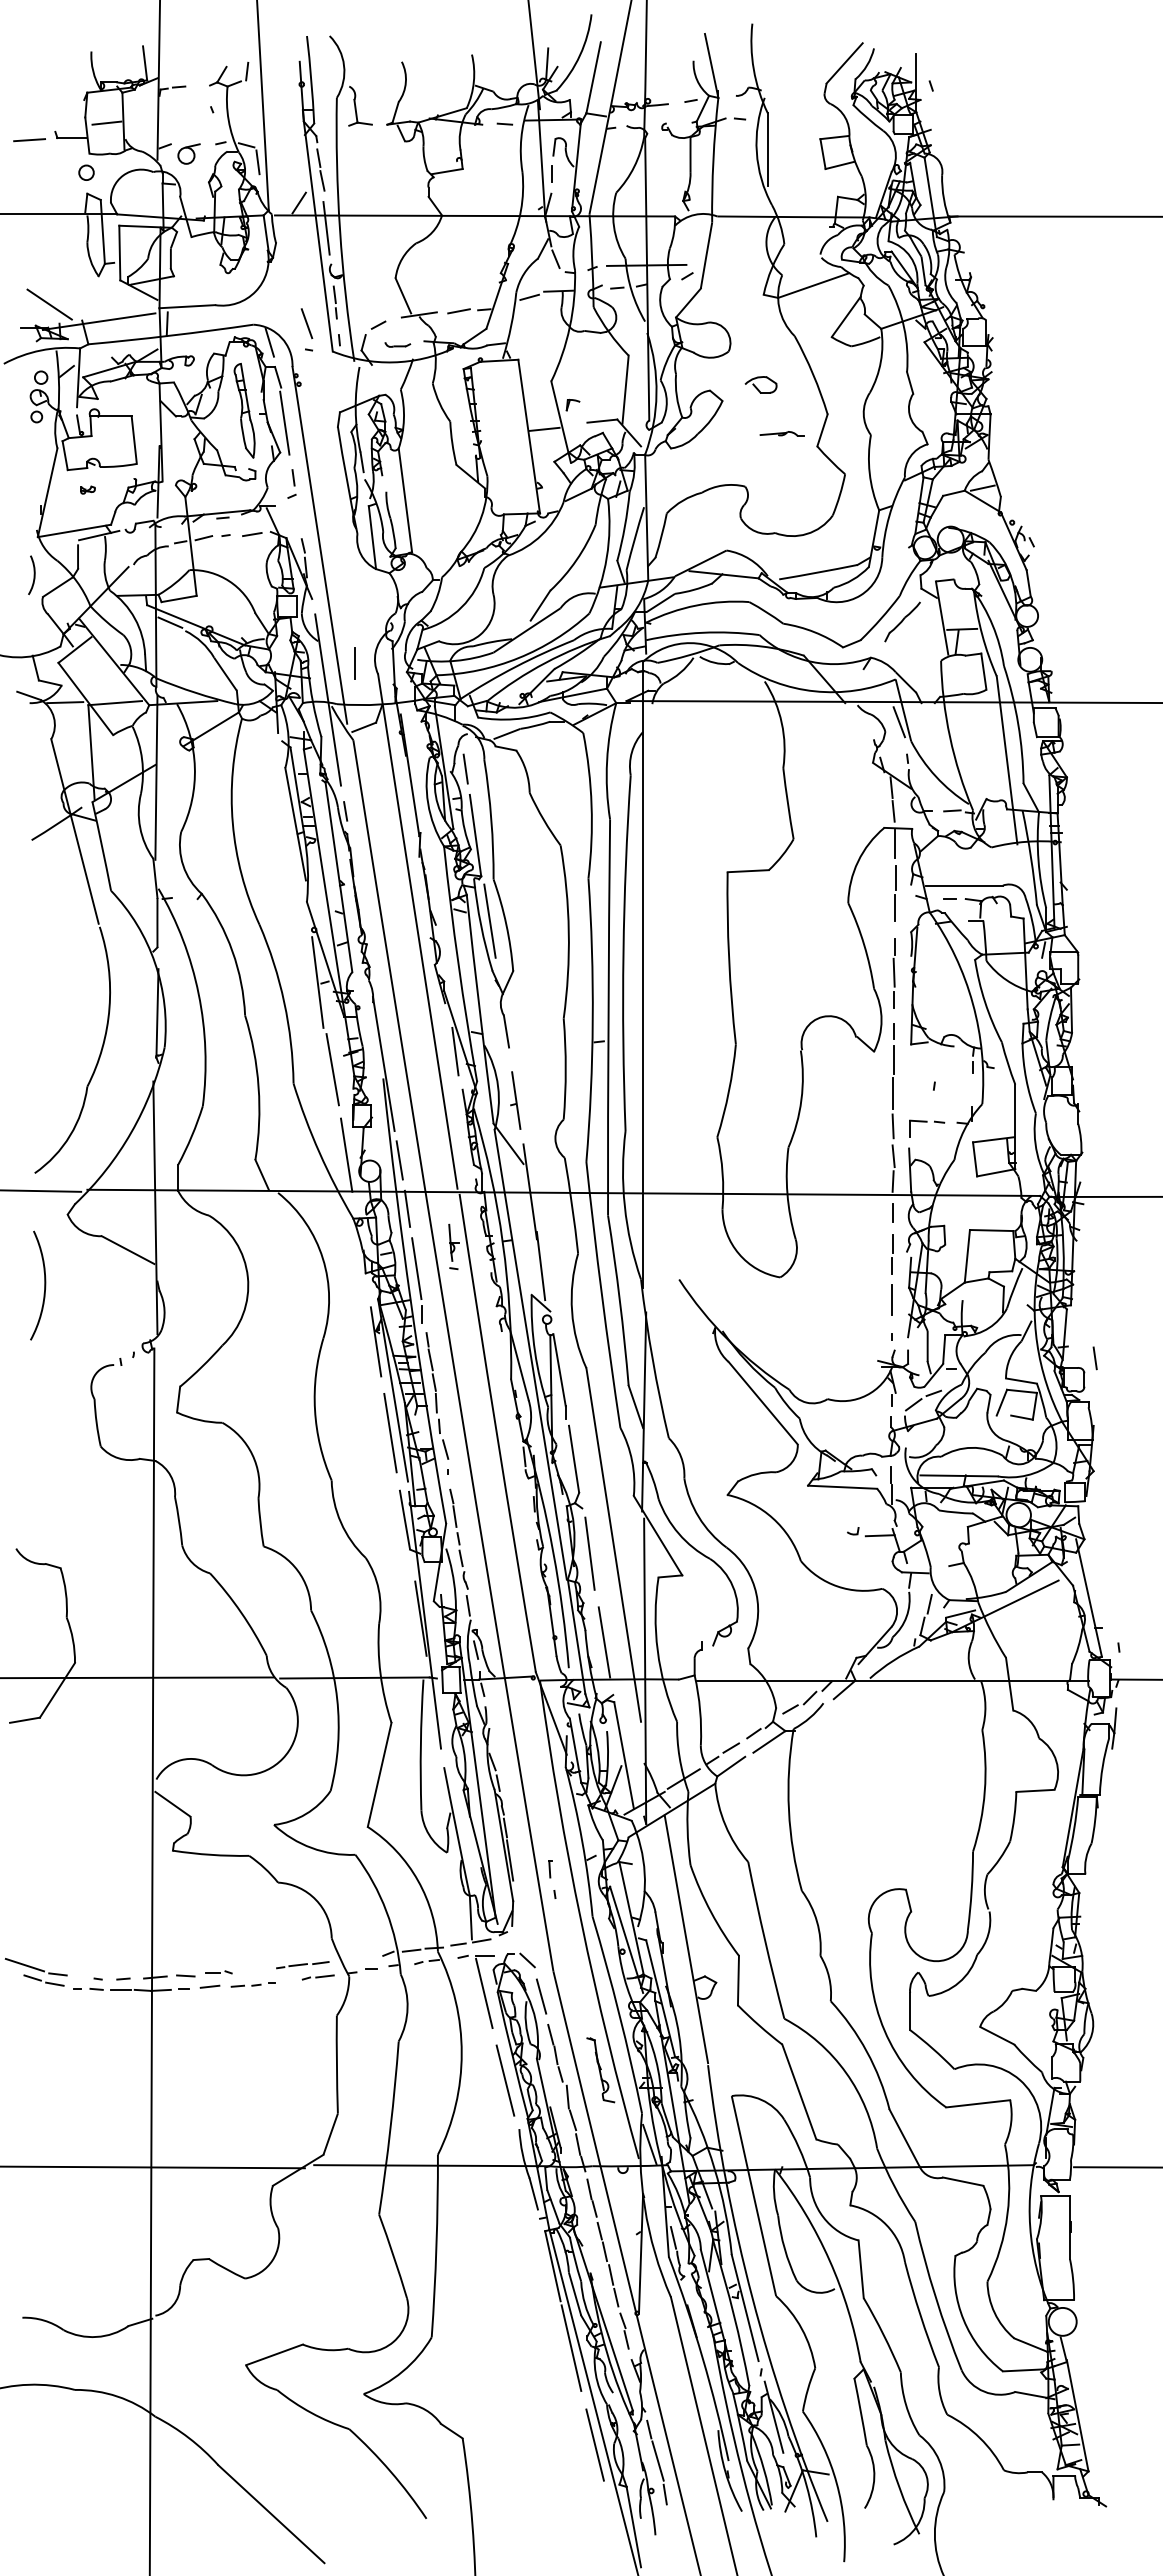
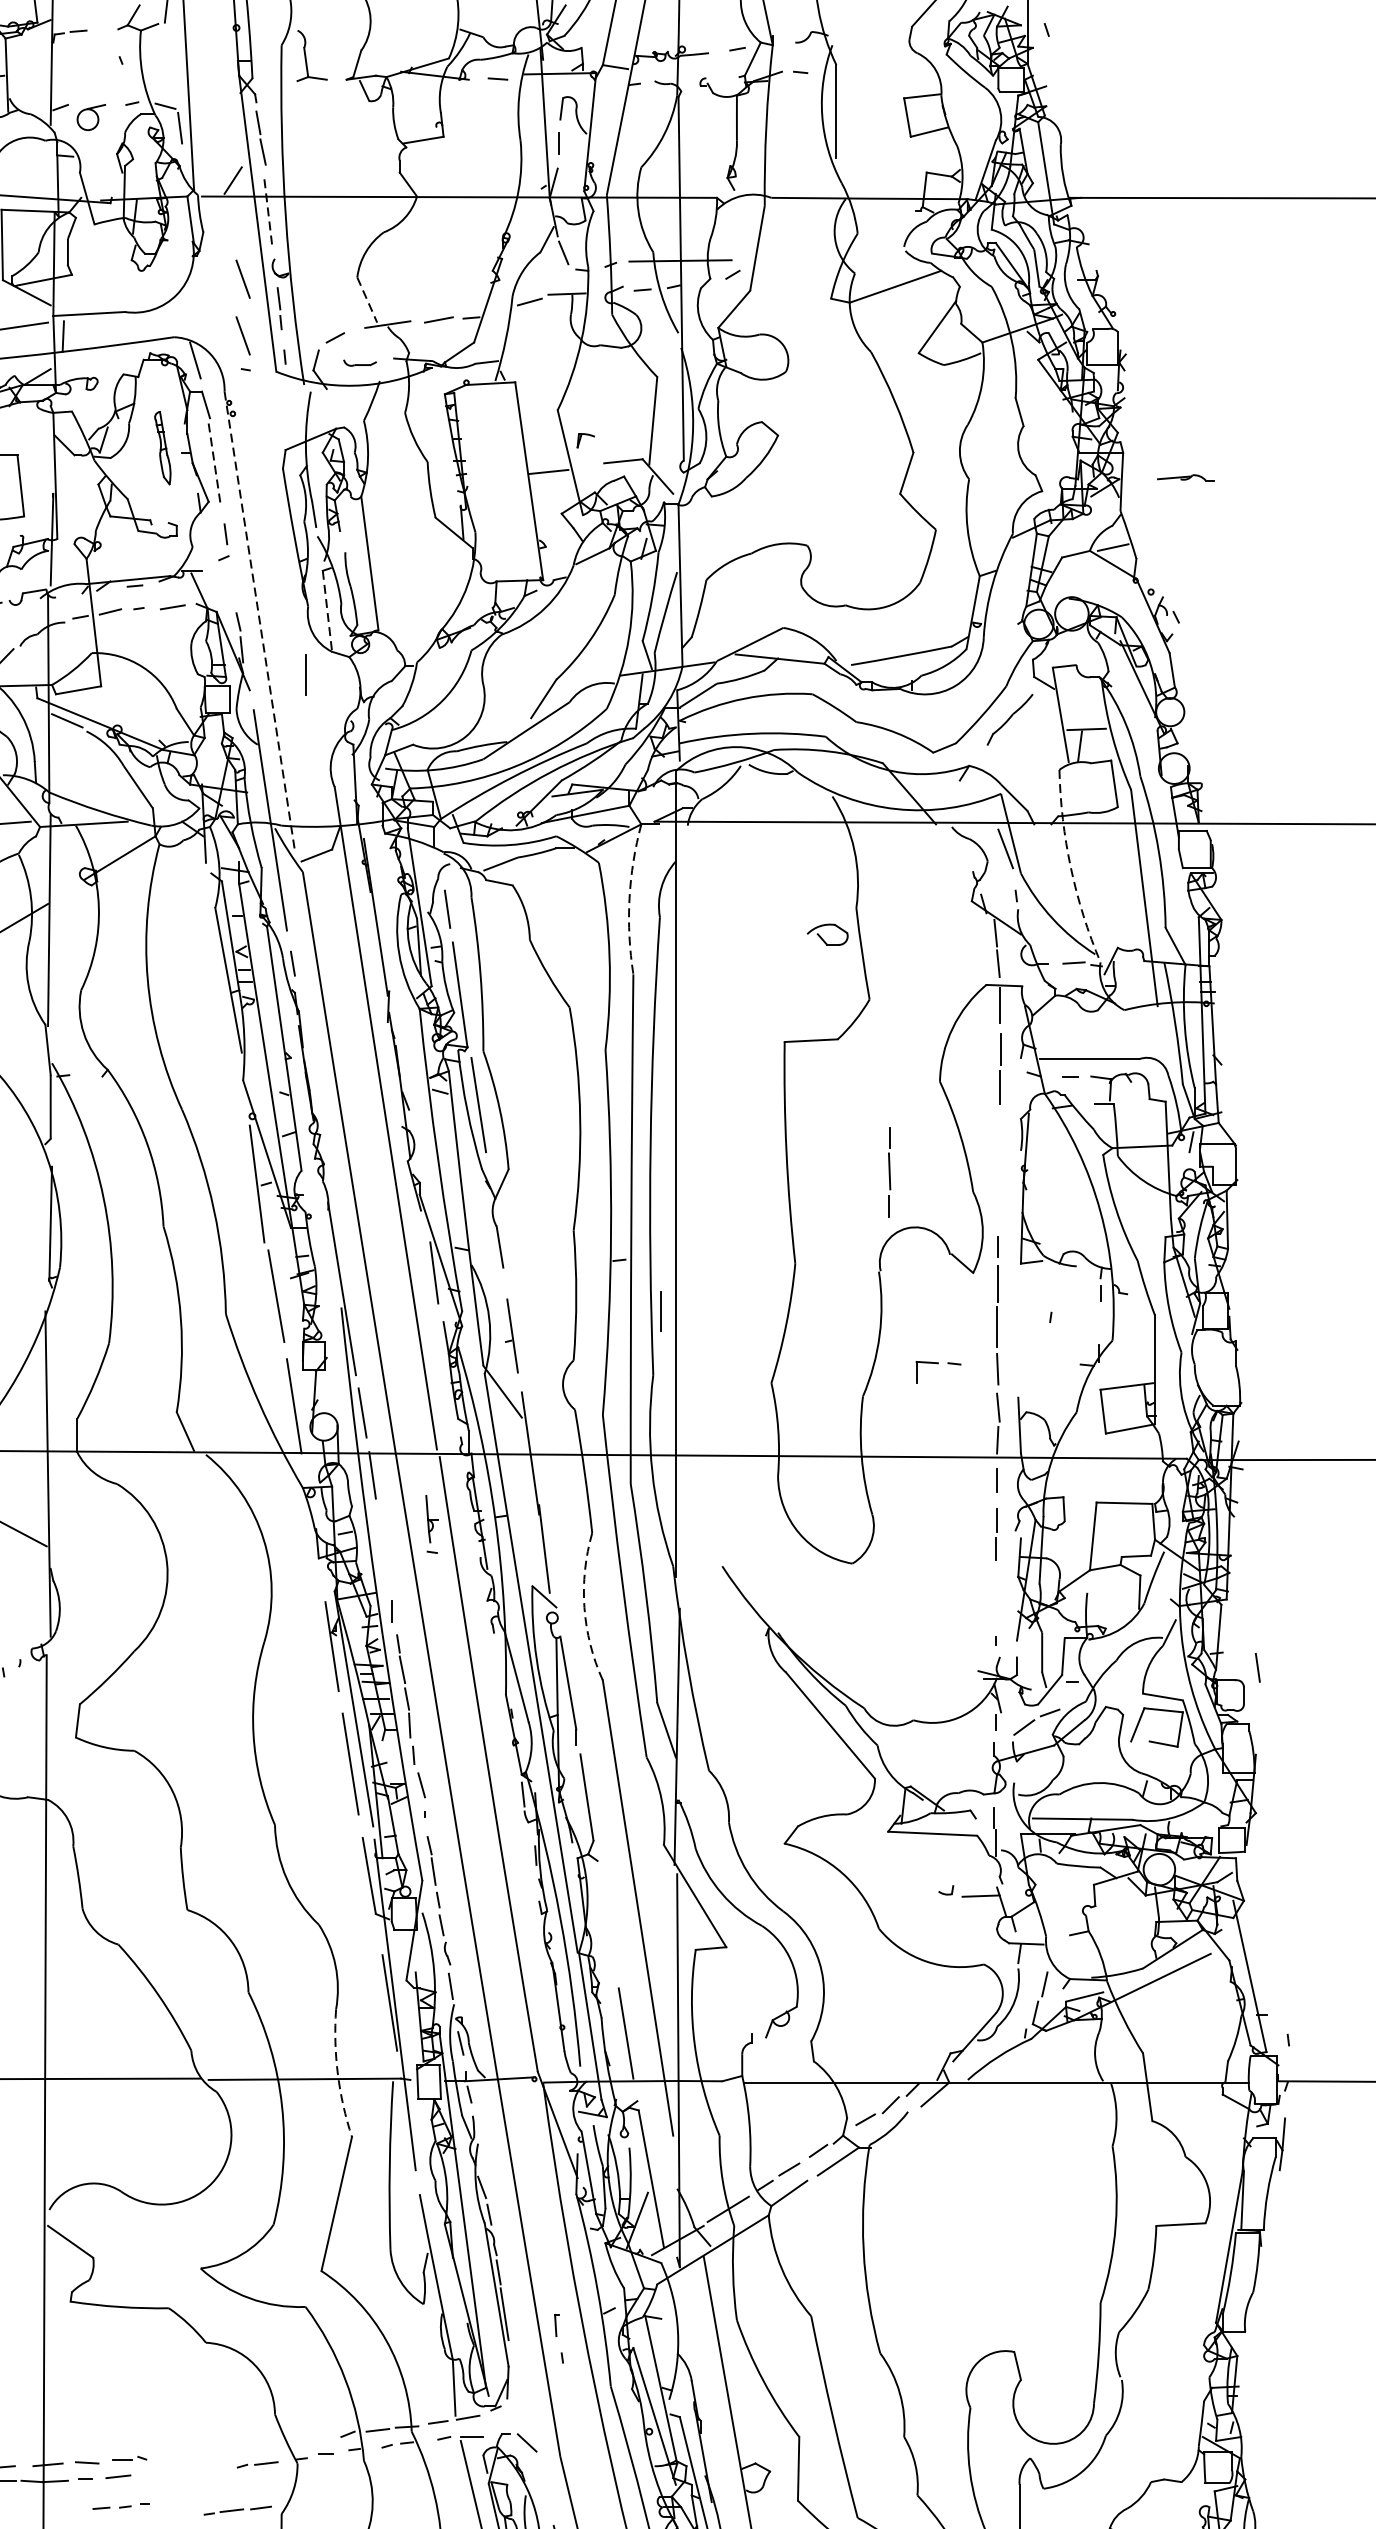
line: (326, 228) -> (268, 213), solid -> dashed
line: (306, 279) -> (242, 279), added
line: (403, 296) -> (367, 300), solid -> dashed
part: (760, 384) -> (826, 934), moved
part: (244, 410) -> (162, 447), size x0.6
line: (284, 423) -> (214, 464), solid -> dashed
part: (781, 433) -> (1184, 477), moved
line: (372, 537) -> (327, 611), solid -> dashed
line: (319, 545) -> (259, 621), solid -> dashed
line: (354, 663) -> (304, 674), moved
arc: (950, 737) -> (1071, 868), solid -> dashed
arc: (607, 761) -> (630, 899), solid -> dashed
part: (893, 973) -> (888, 1172), moved
part: (927, 1128) -> (938, 1371), moved
line: (416, 1268) -> (384, 1552), removed
line: (891, 1299) -> (660, 1311), moved
arc: (572, 1311) -> (584, 1607), solid -> dashed
line: (589, 1553) -> (606, 1919), removed
arc: (380, 1673) -> (337, 2073), solid -> dashed
part: (302, 1965) -> (237, 2511), moved
part: (252, 1984) -> (120, 2506), moved
line: (541, 1996) -> (545, 2489), removed

